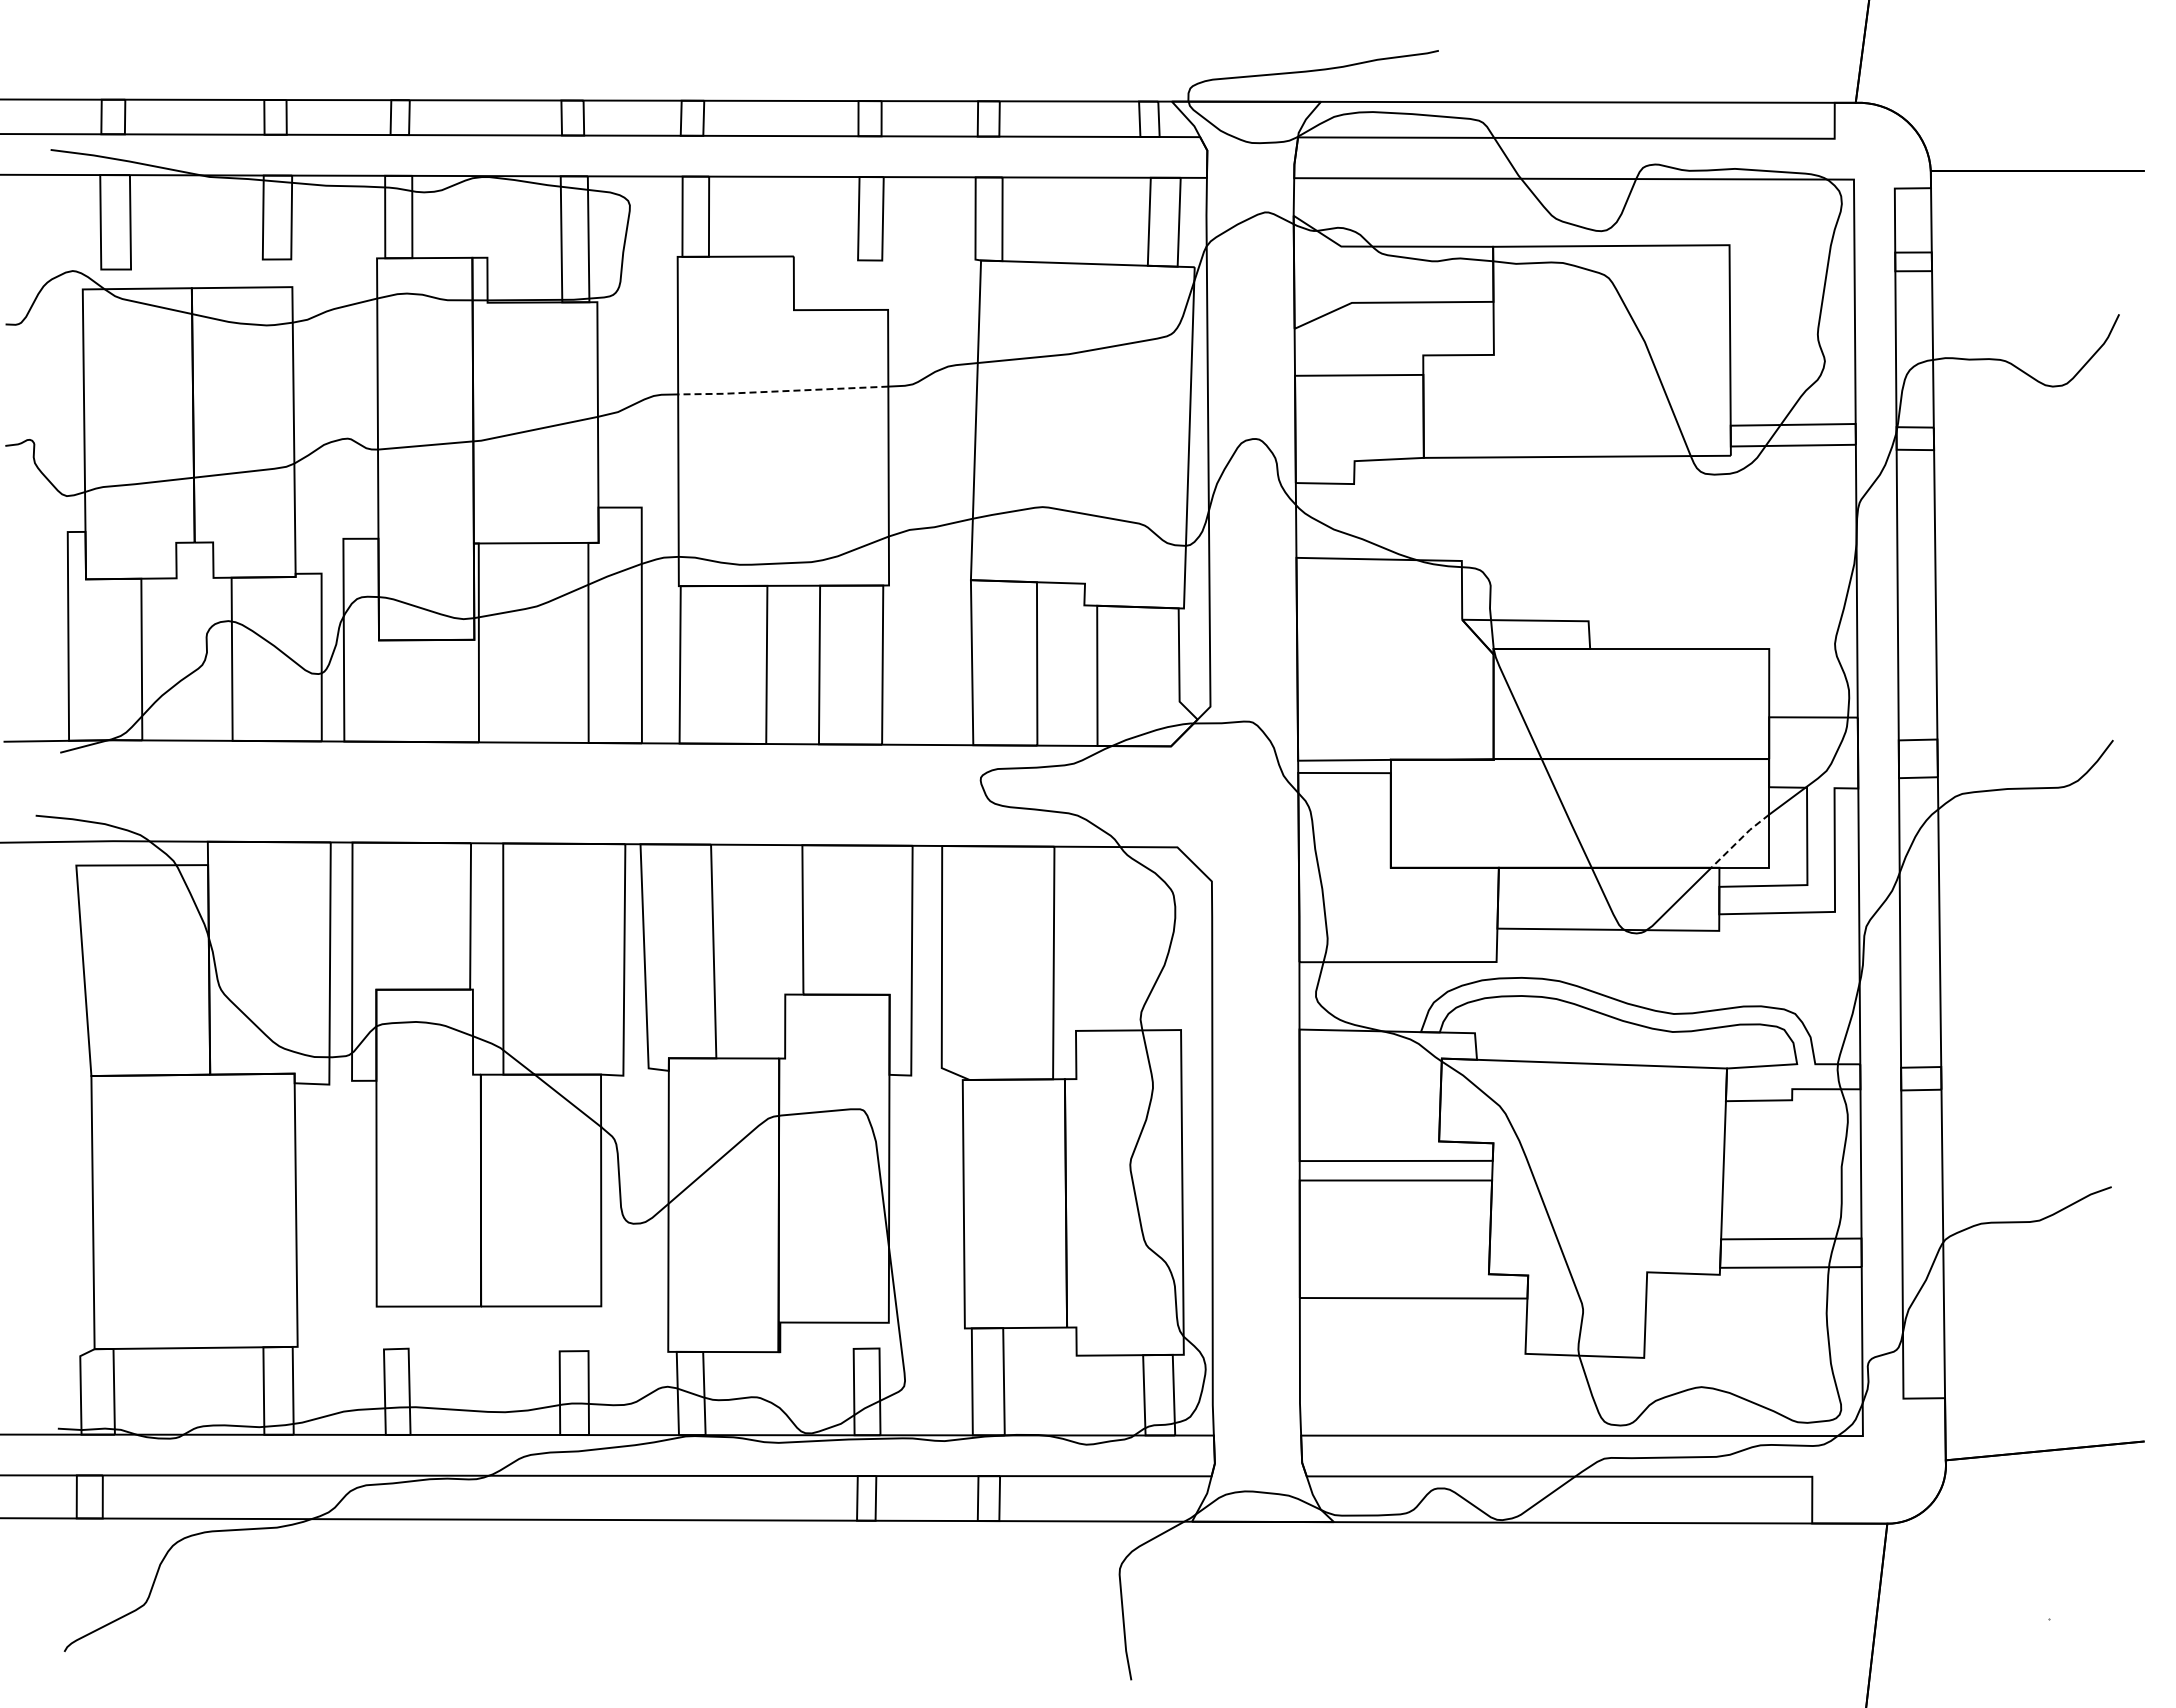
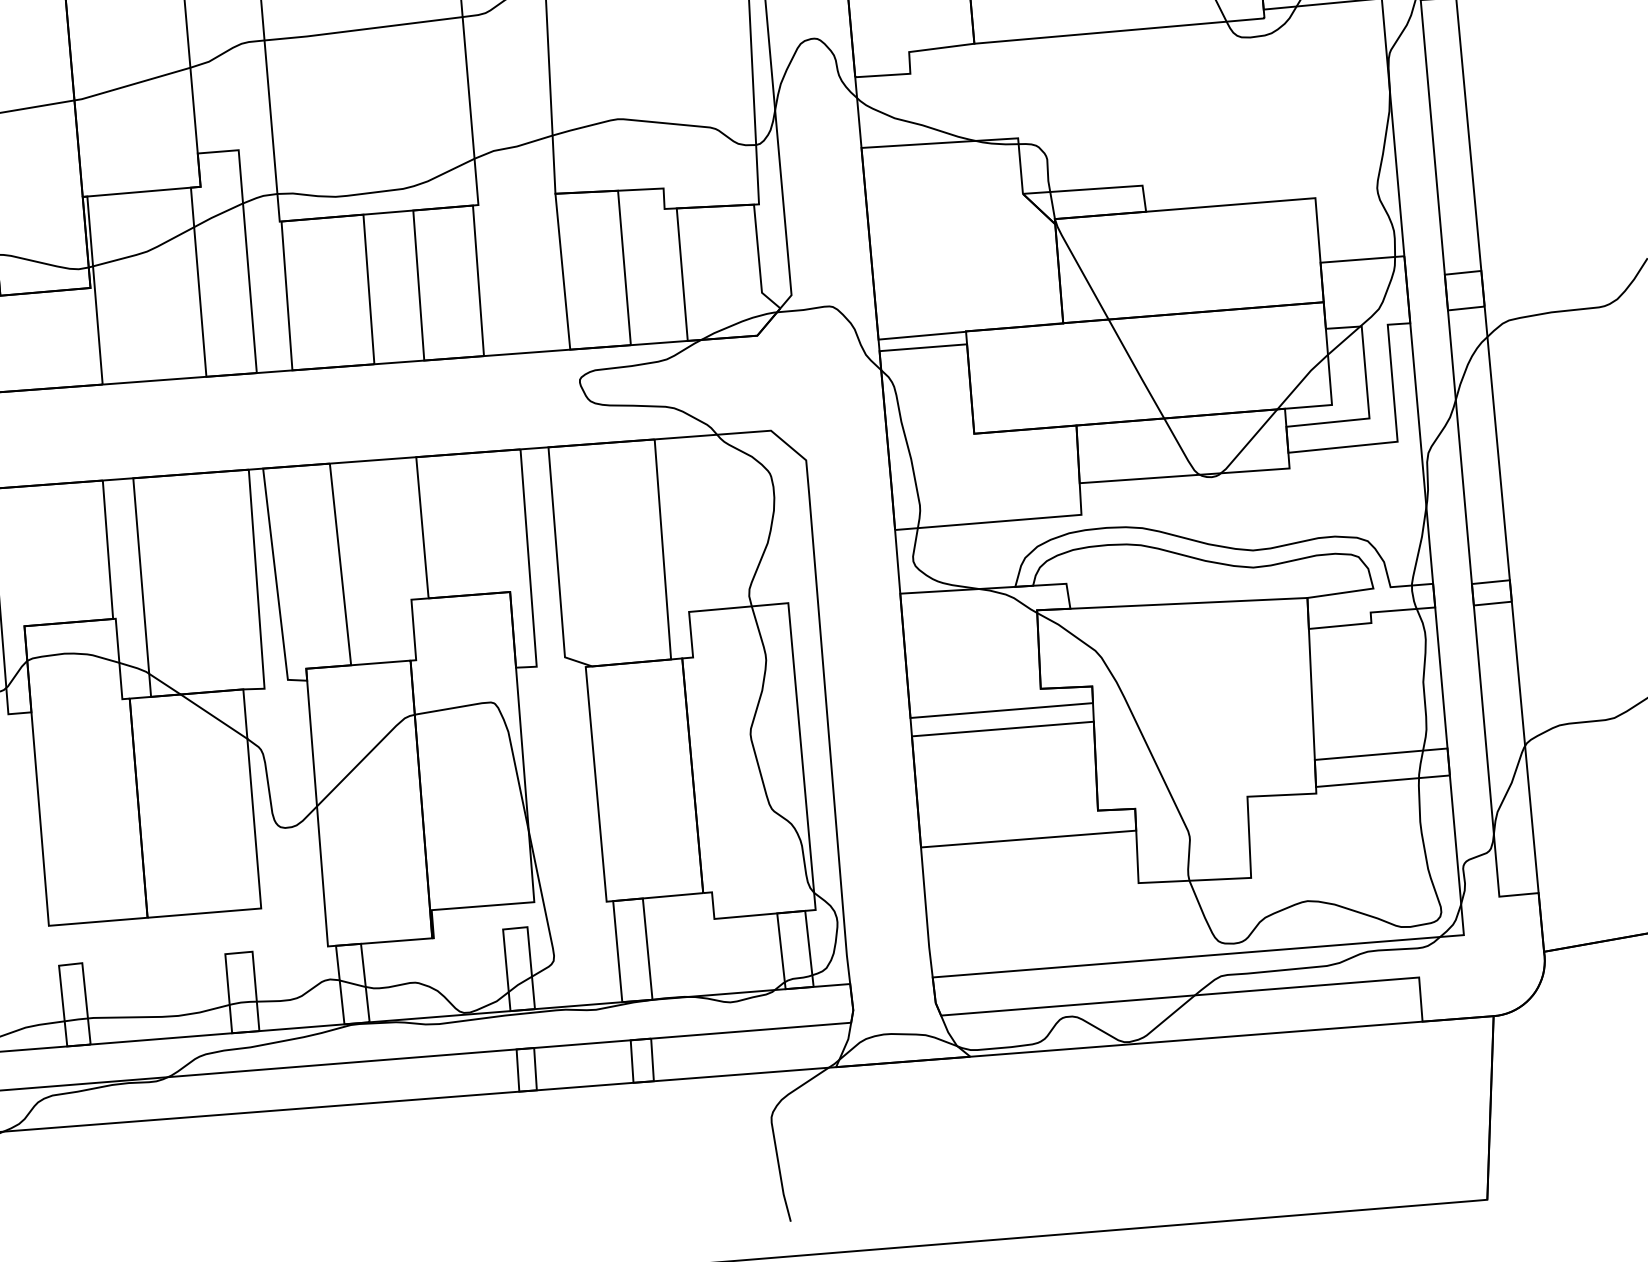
line: (782, 391) -> (362, 29), dashed -> solid
line: (1739, 840) -> (1301, 381), dashed -> solid

